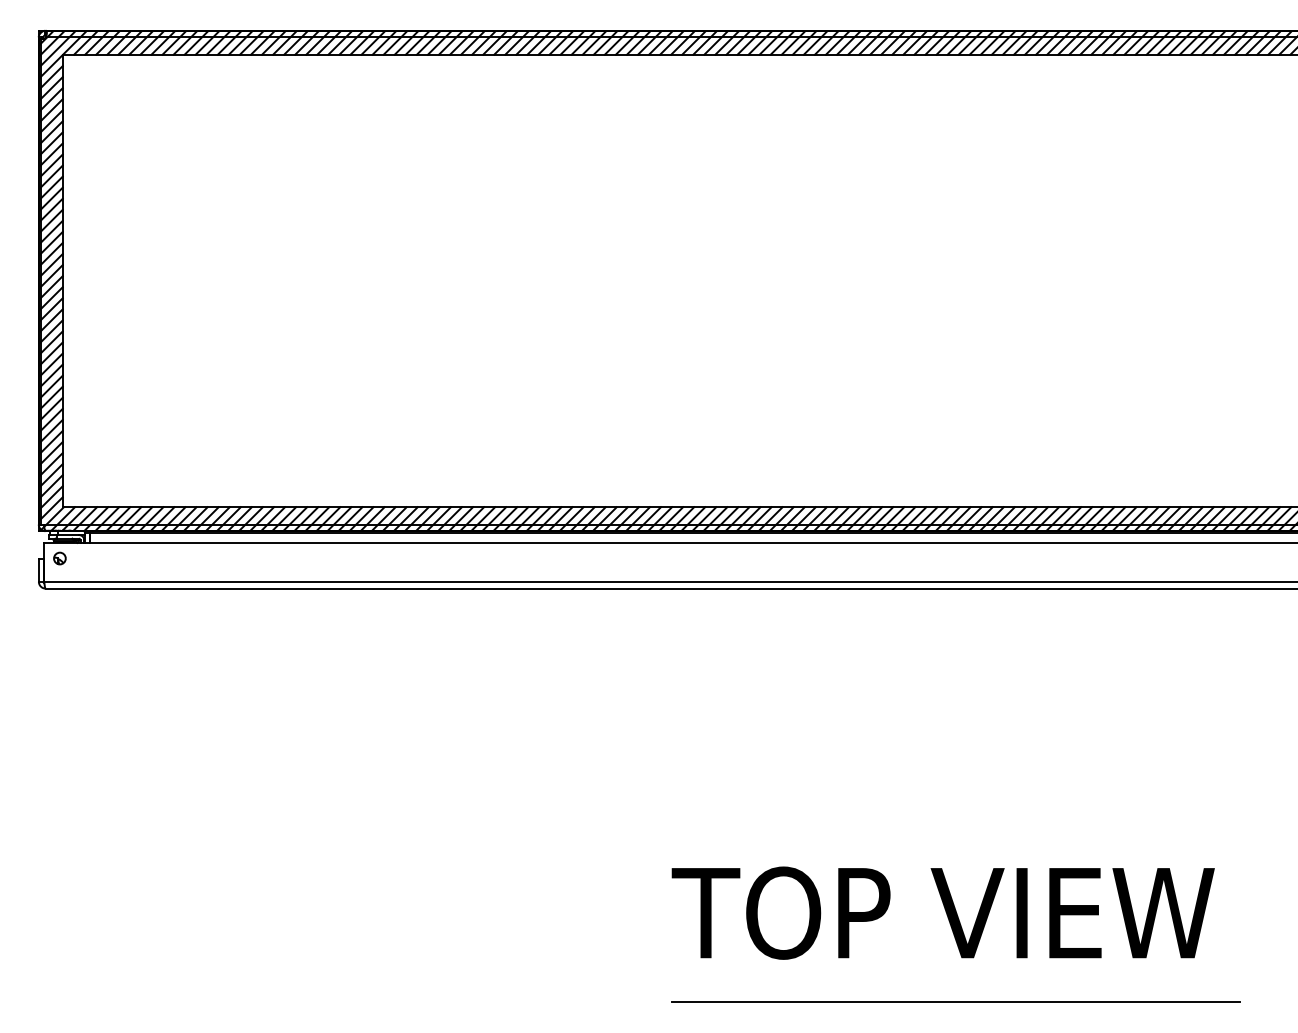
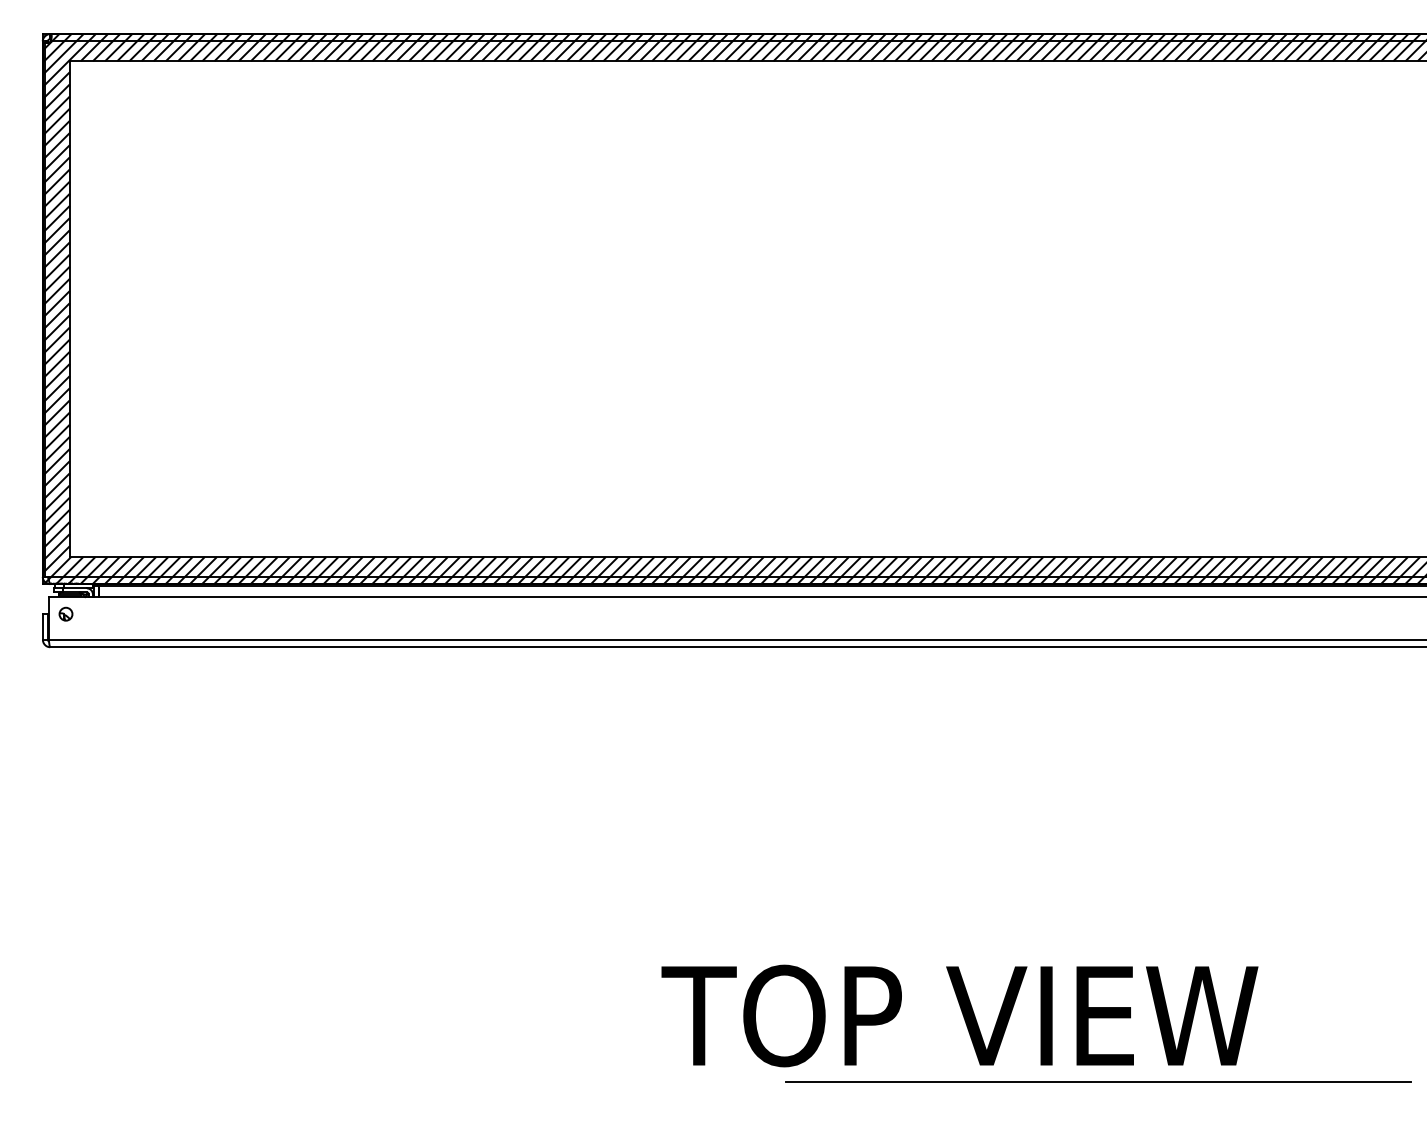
text: (942, 912) -> (959, 1015), moved
line: (956, 1001) -> (1098, 1081), moved

